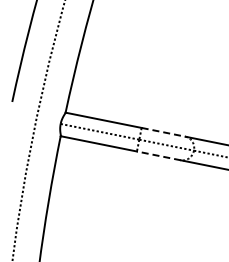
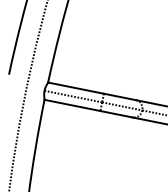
line: (164, 132) -> (120, 97), dashed -> solid
line: (158, 155) -> (116, 113), dashed -> solid

